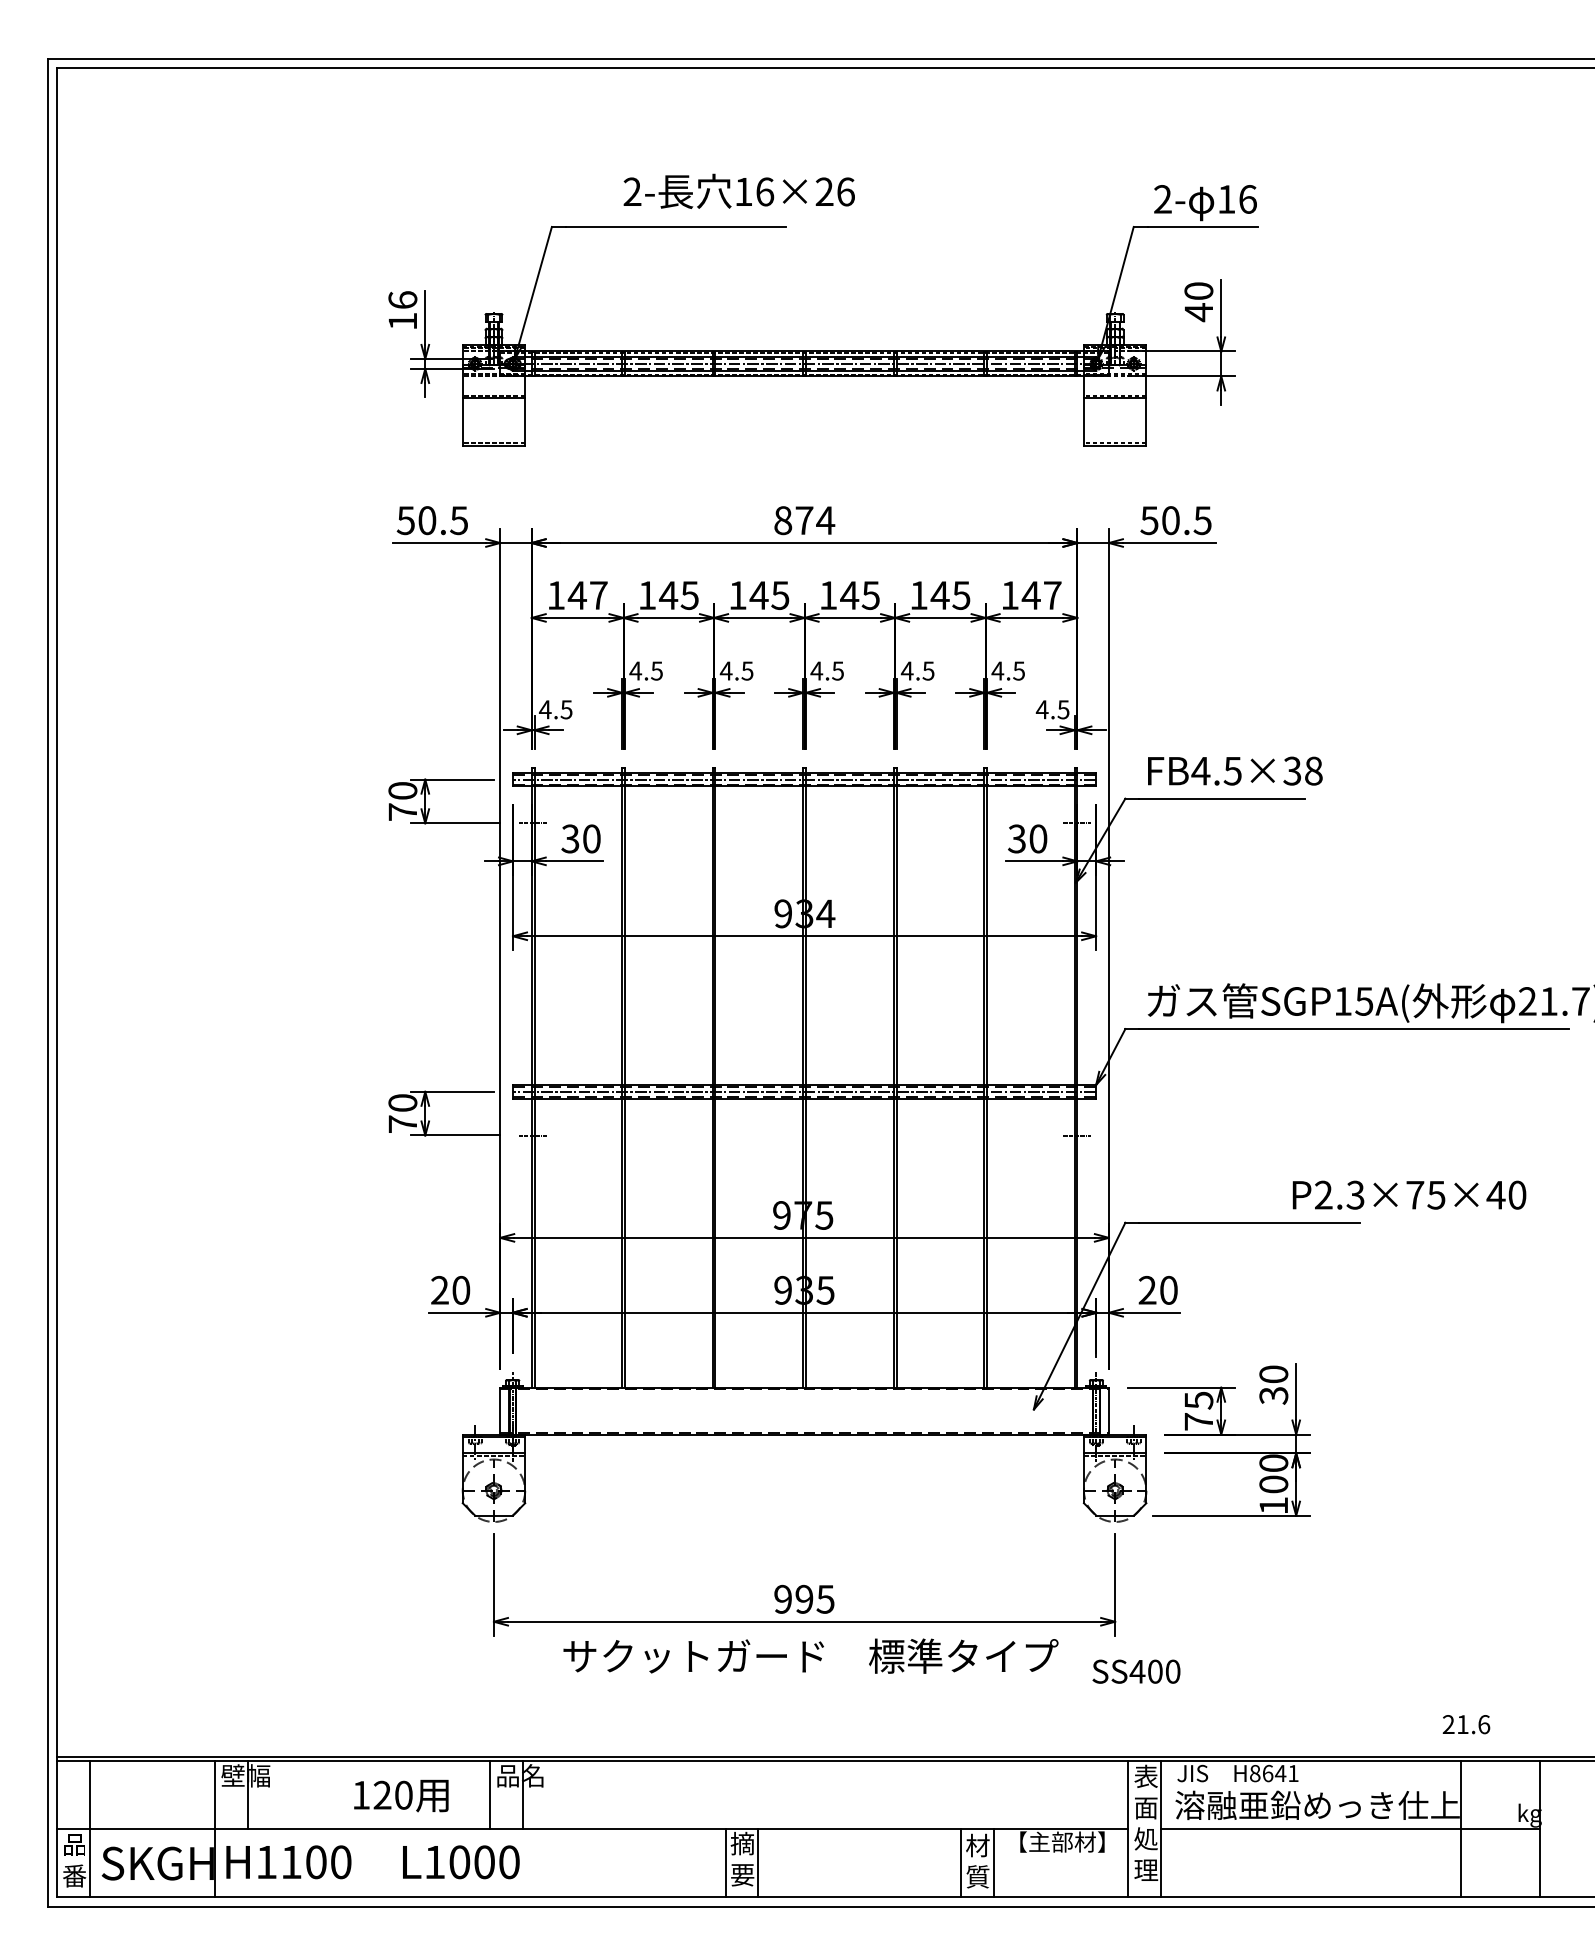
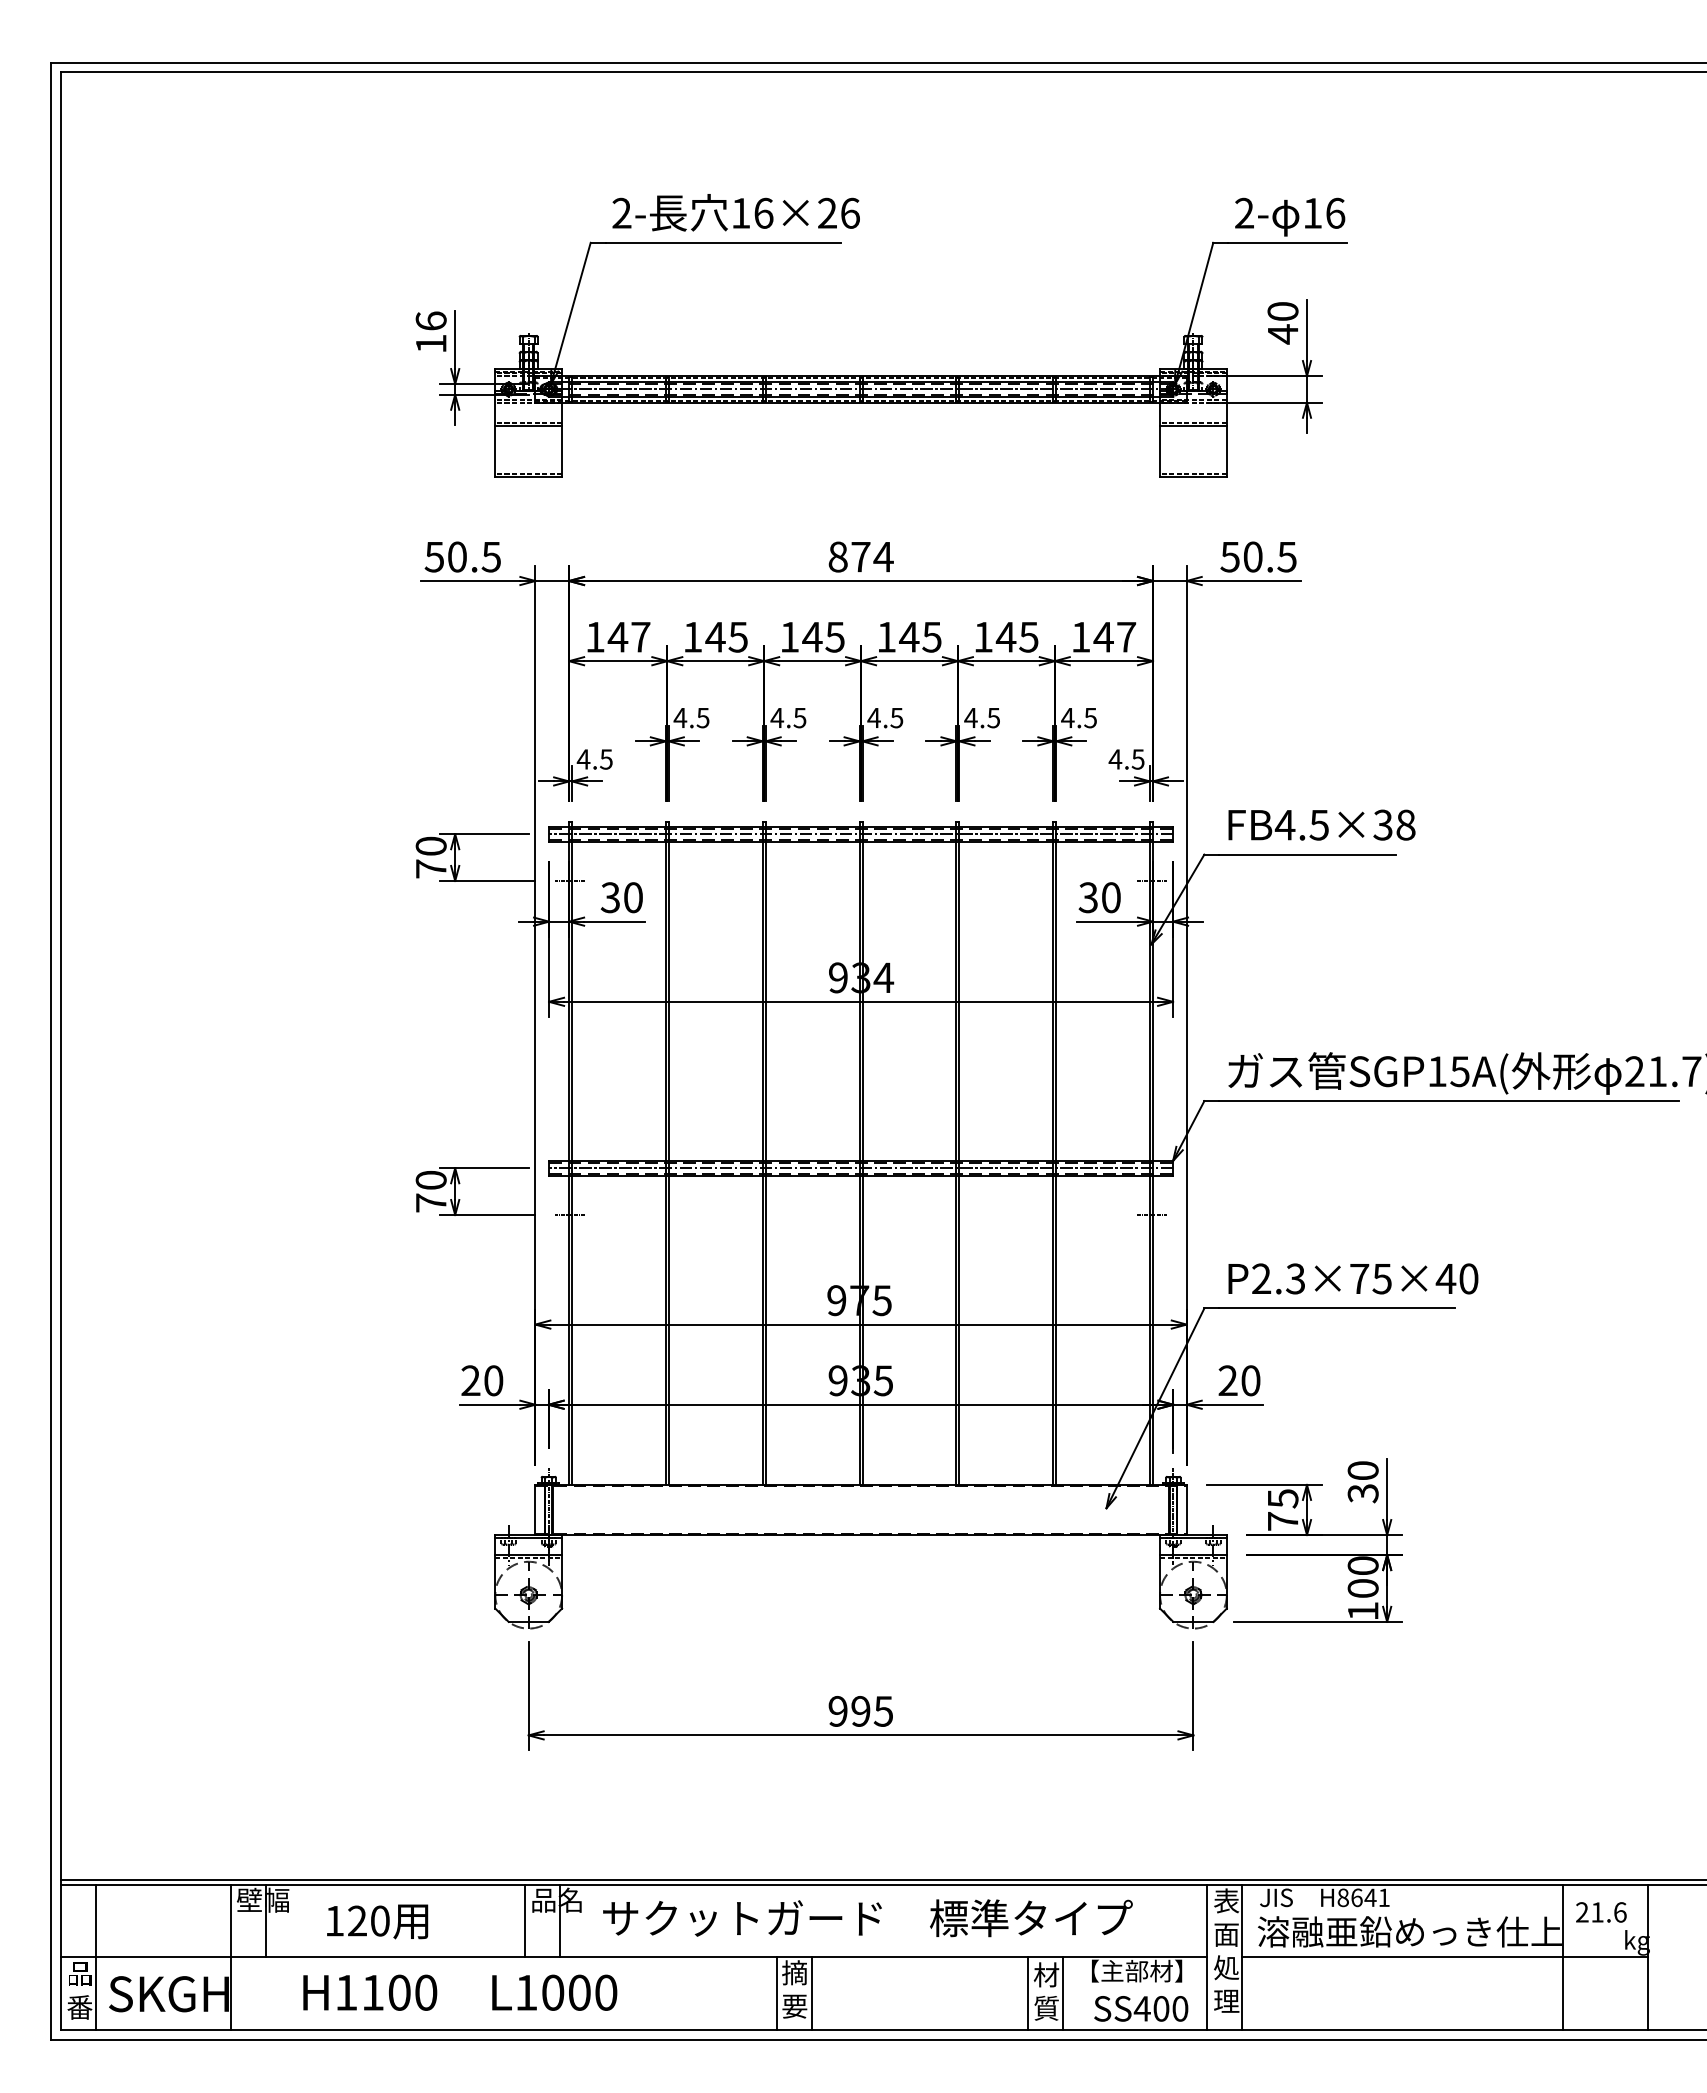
text: (738, 191) -> (735, 212), moved
text: (1409, 1194) -> (1353, 1278), moved
text: (810, 1656) -> (867, 1918), moved
text: (1136, 1671) -> (1141, 2008), moved
text: (1466, 1724) -> (1601, 1912), moved
text: (401, 1795) -> (377, 1921), moved
text: (373, 1862) -> (460, 1992), moved

